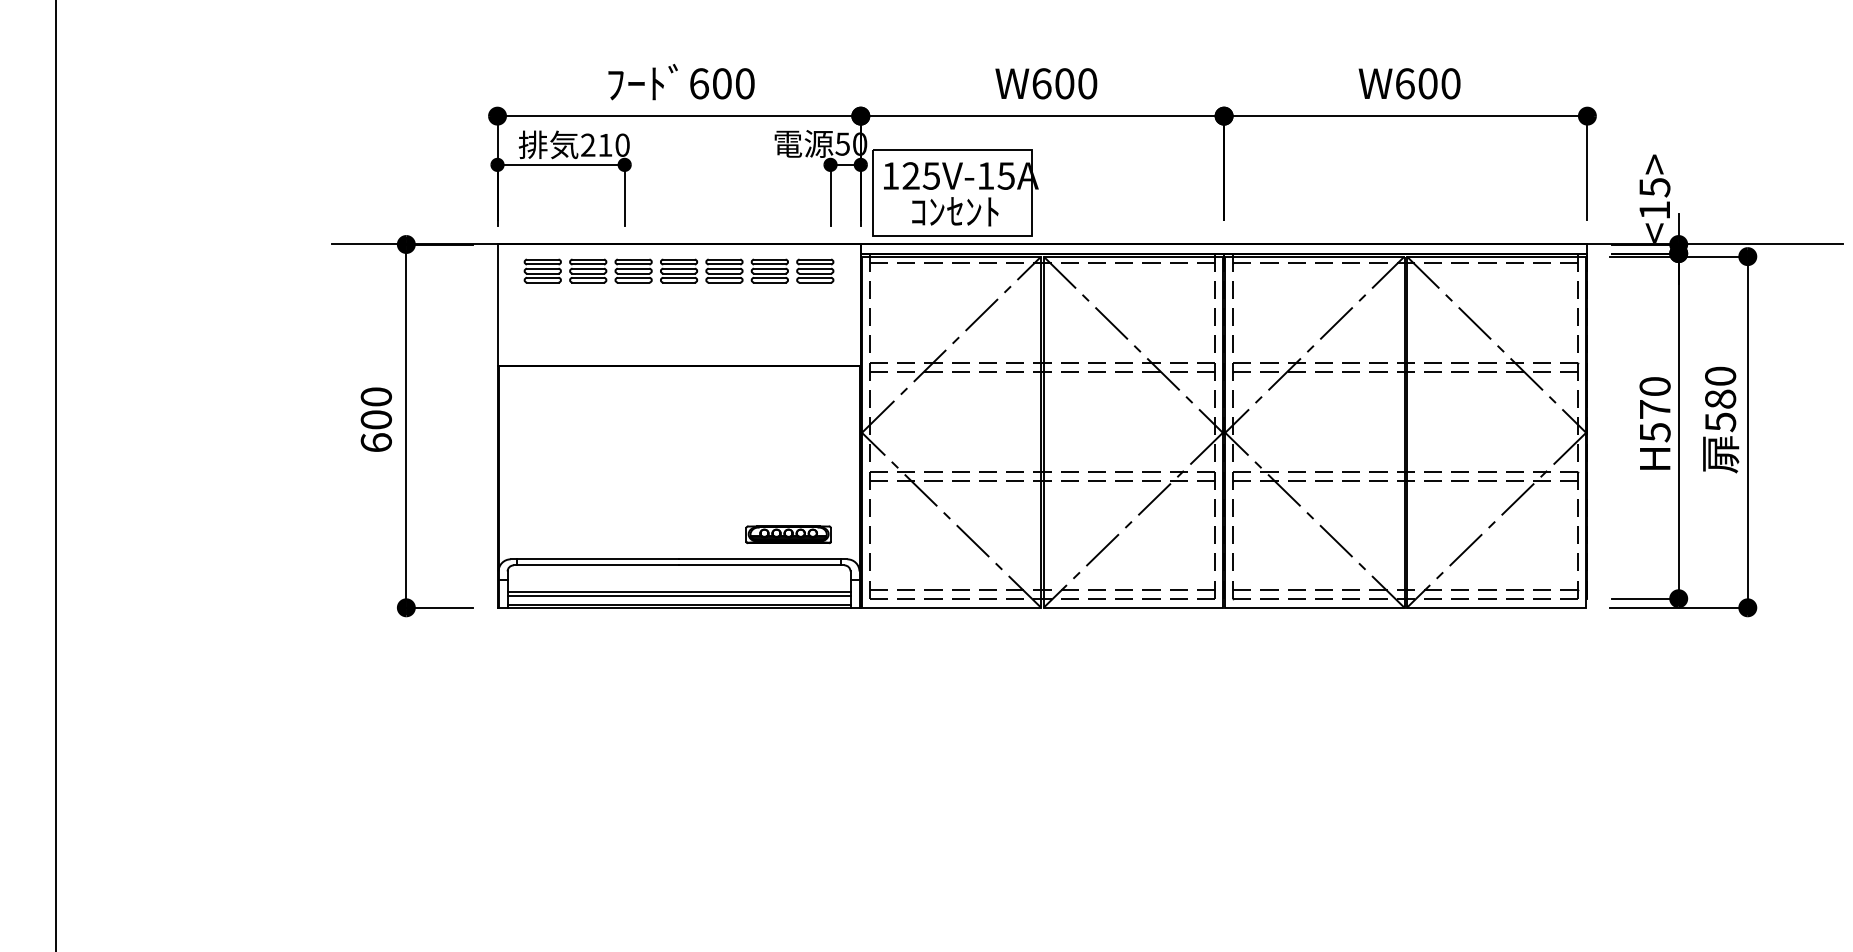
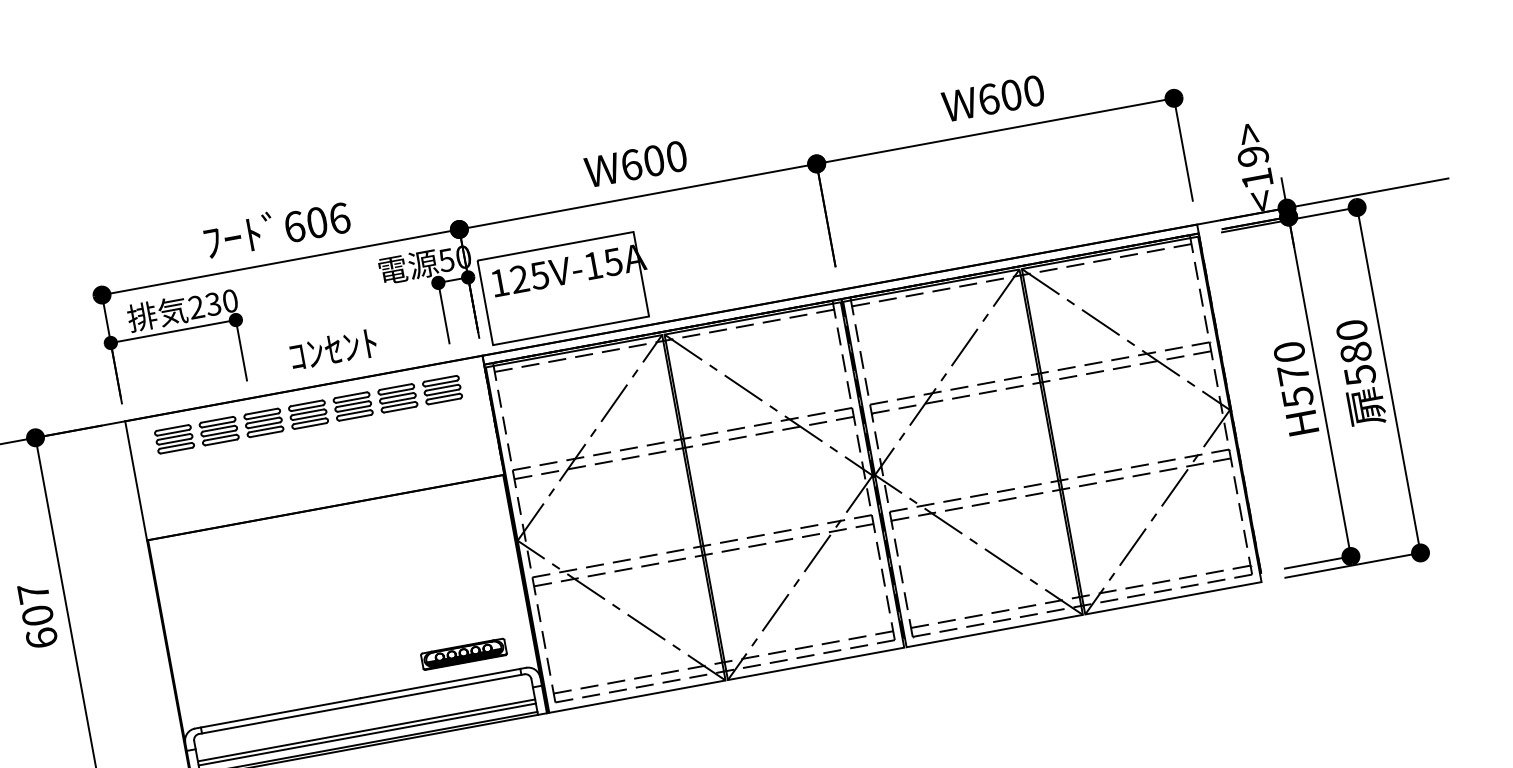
text: (744, 83) -> (339, 218), 600 -> 606
text: (605, 144) -> (213, 303), 210 -> 230
text: (1654, 187) -> (1252, 156), <15> -> <19>
text: (955, 211) -> (333, 349), moved
text: (375, 396) -> (32, 592), 600 -> 607

